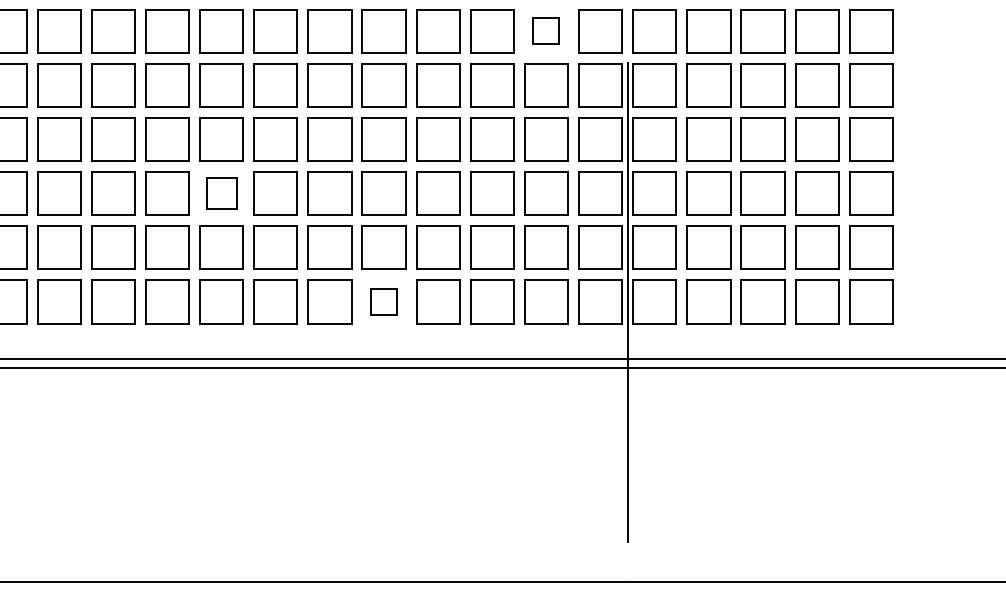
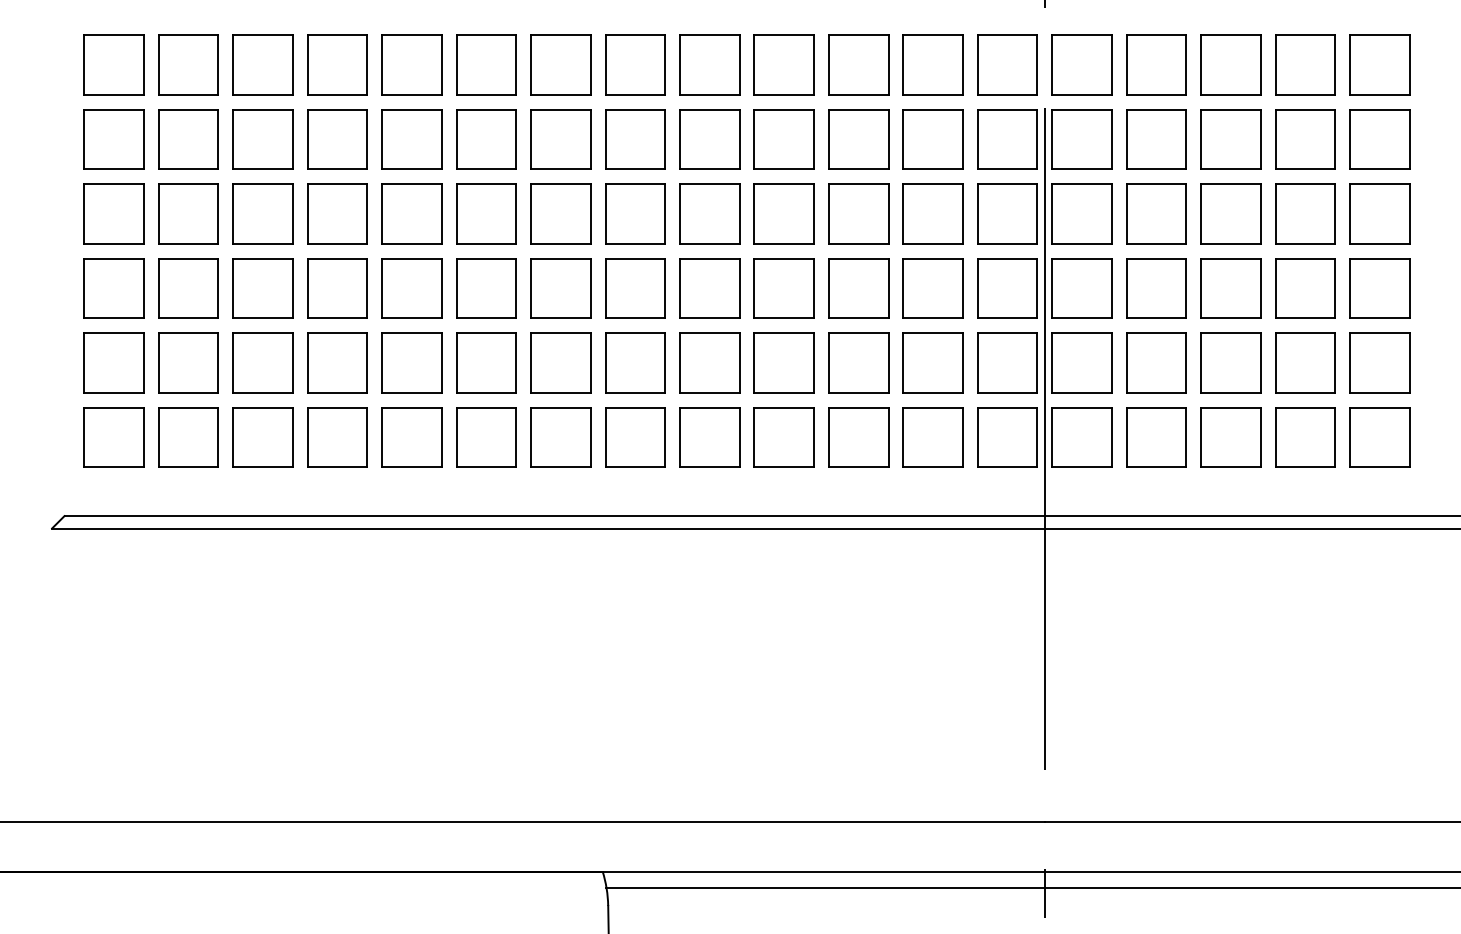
part: (546, 30) -> (932, 64), size x1.67
part: (221, 193) -> (486, 288), size x1.43
part: (383, 301) -> (709, 437), size x1.67

